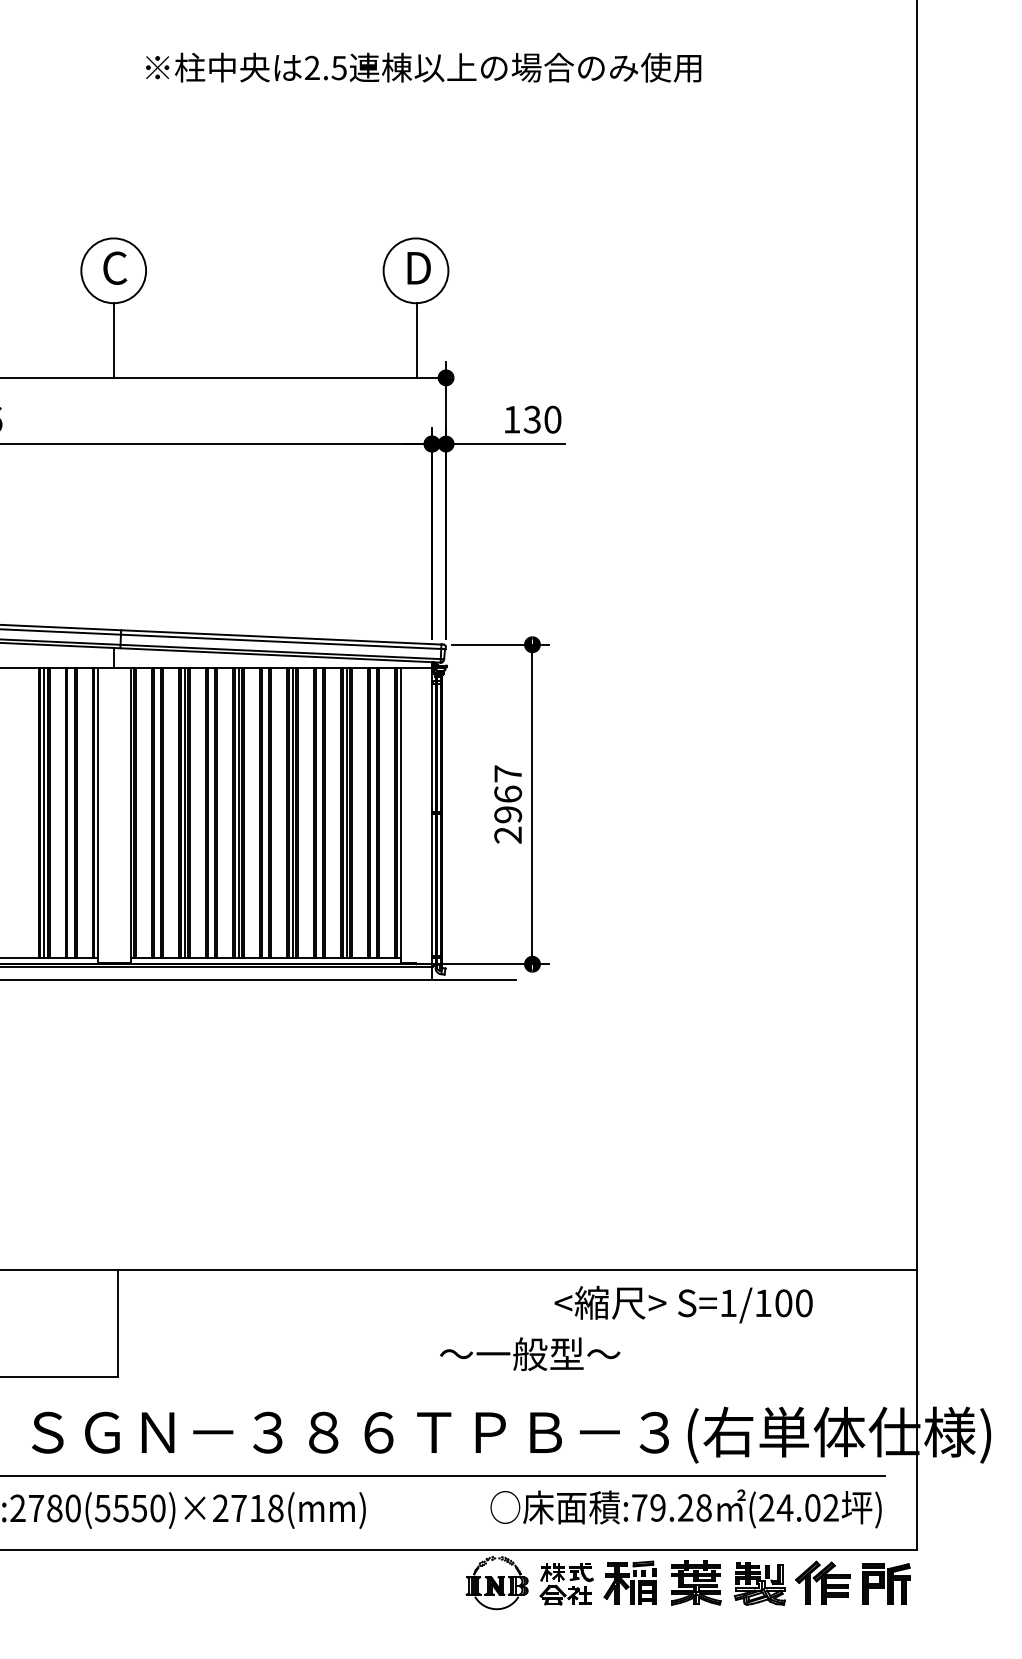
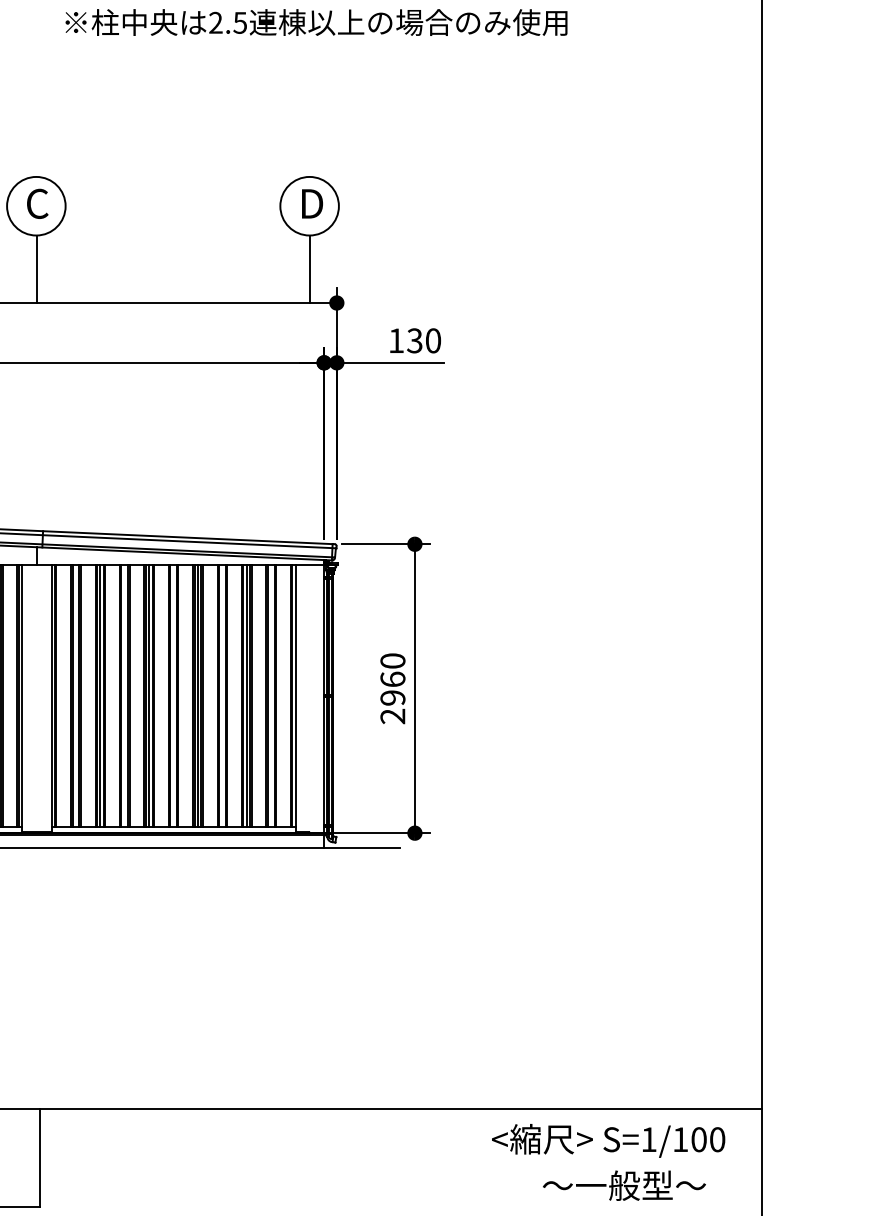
text: (508, 773) -> (393, 660), 2967 -> 2960
text: (683, 1304) -> (608, 1140), moved
text: (530, 1353) -> (624, 1185), moved

